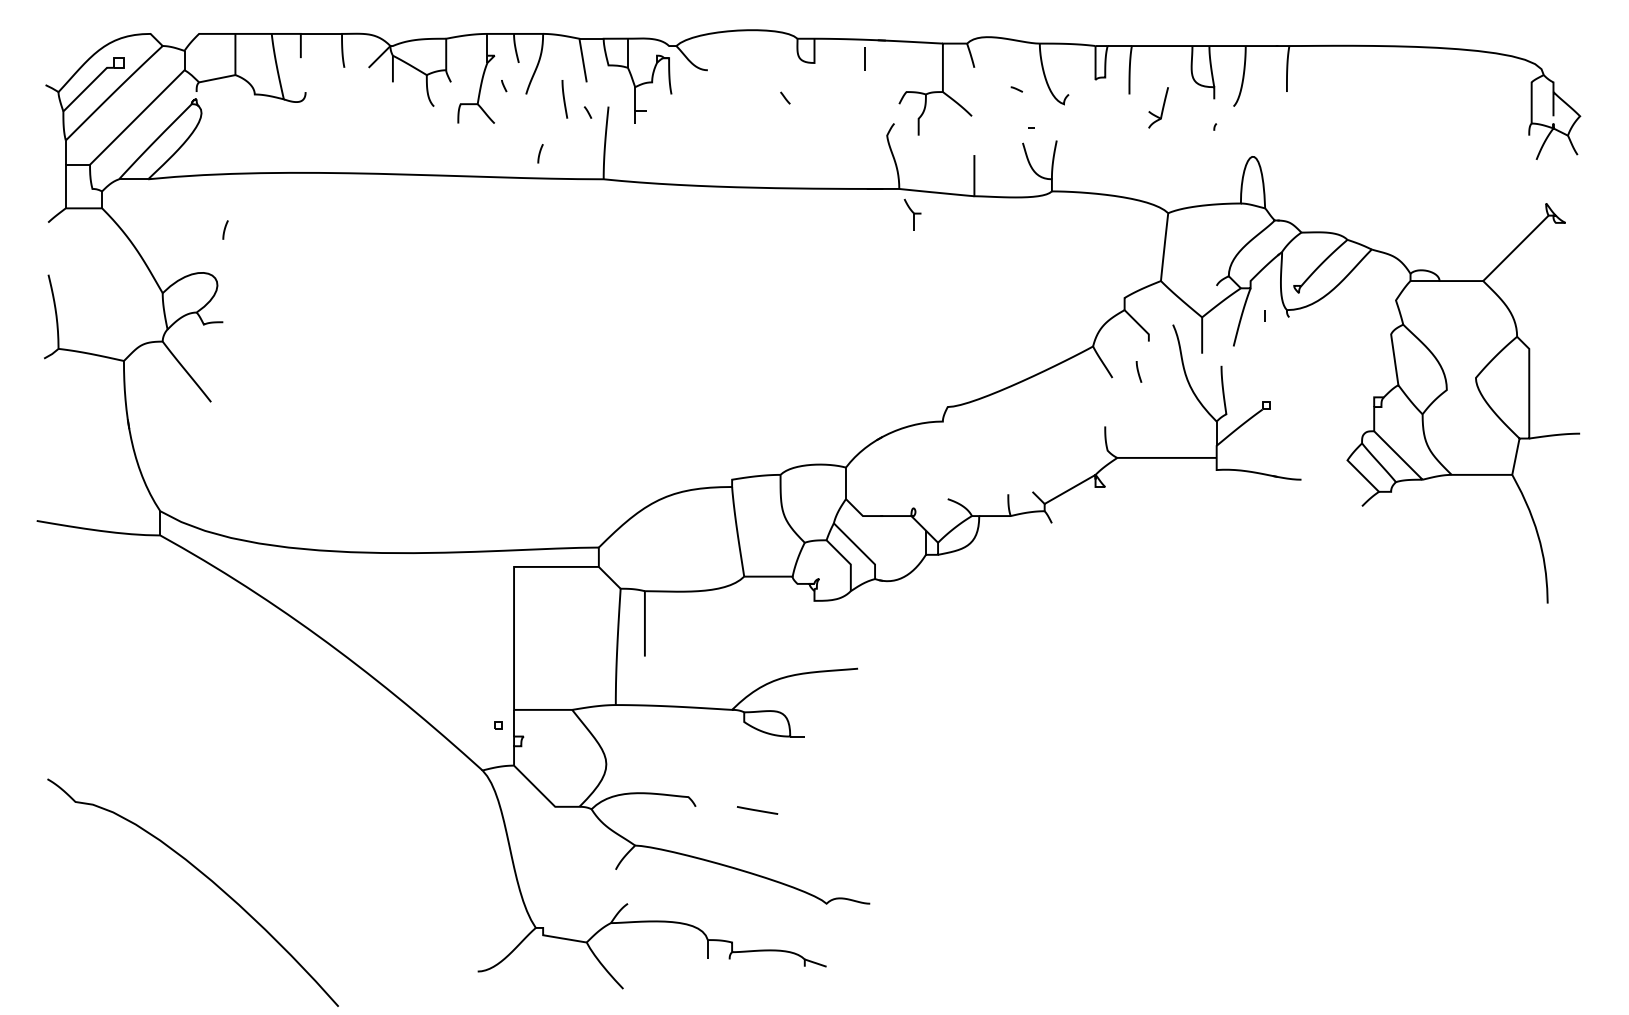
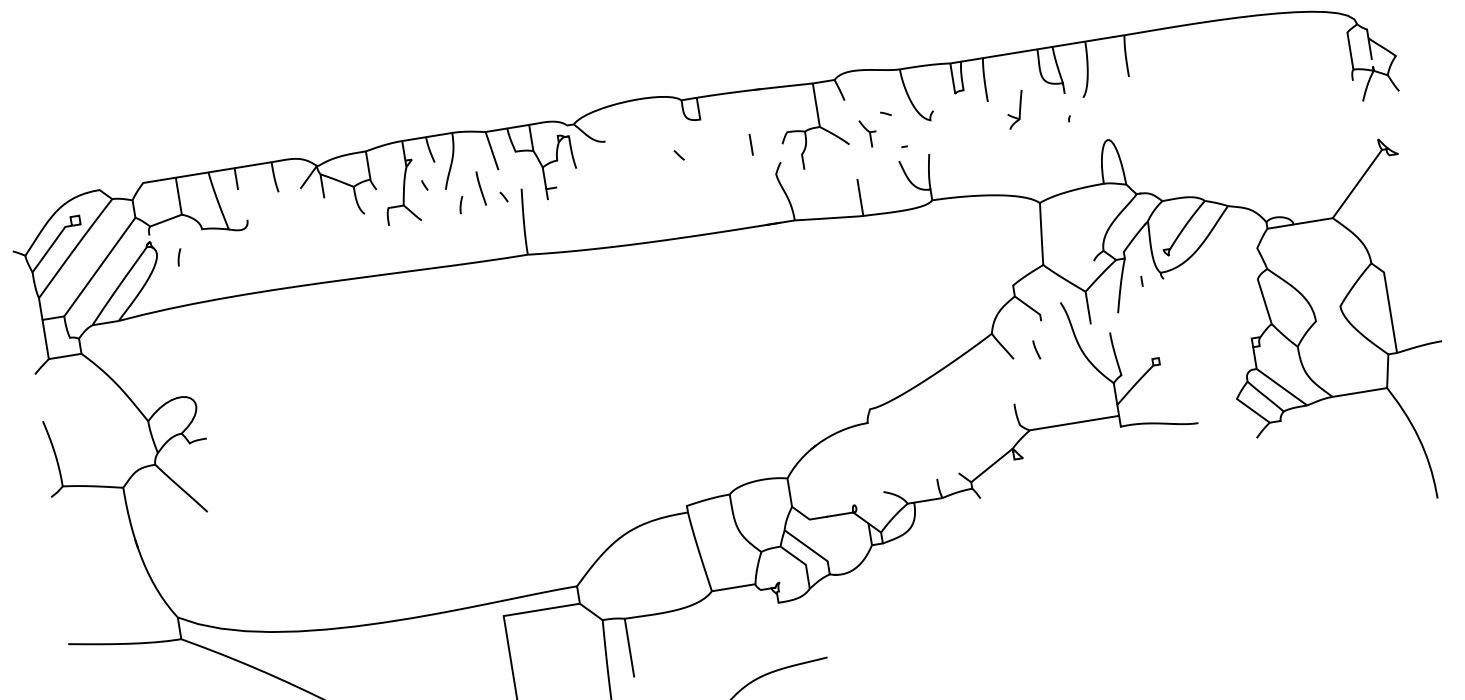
line: (864, 58) -> (750, 144), moved
line: (540, 153) -> (461, 204), moved
part: (912, 214) -> (868, 133), moved
line: (225, 229) -> (179, 256), moved

